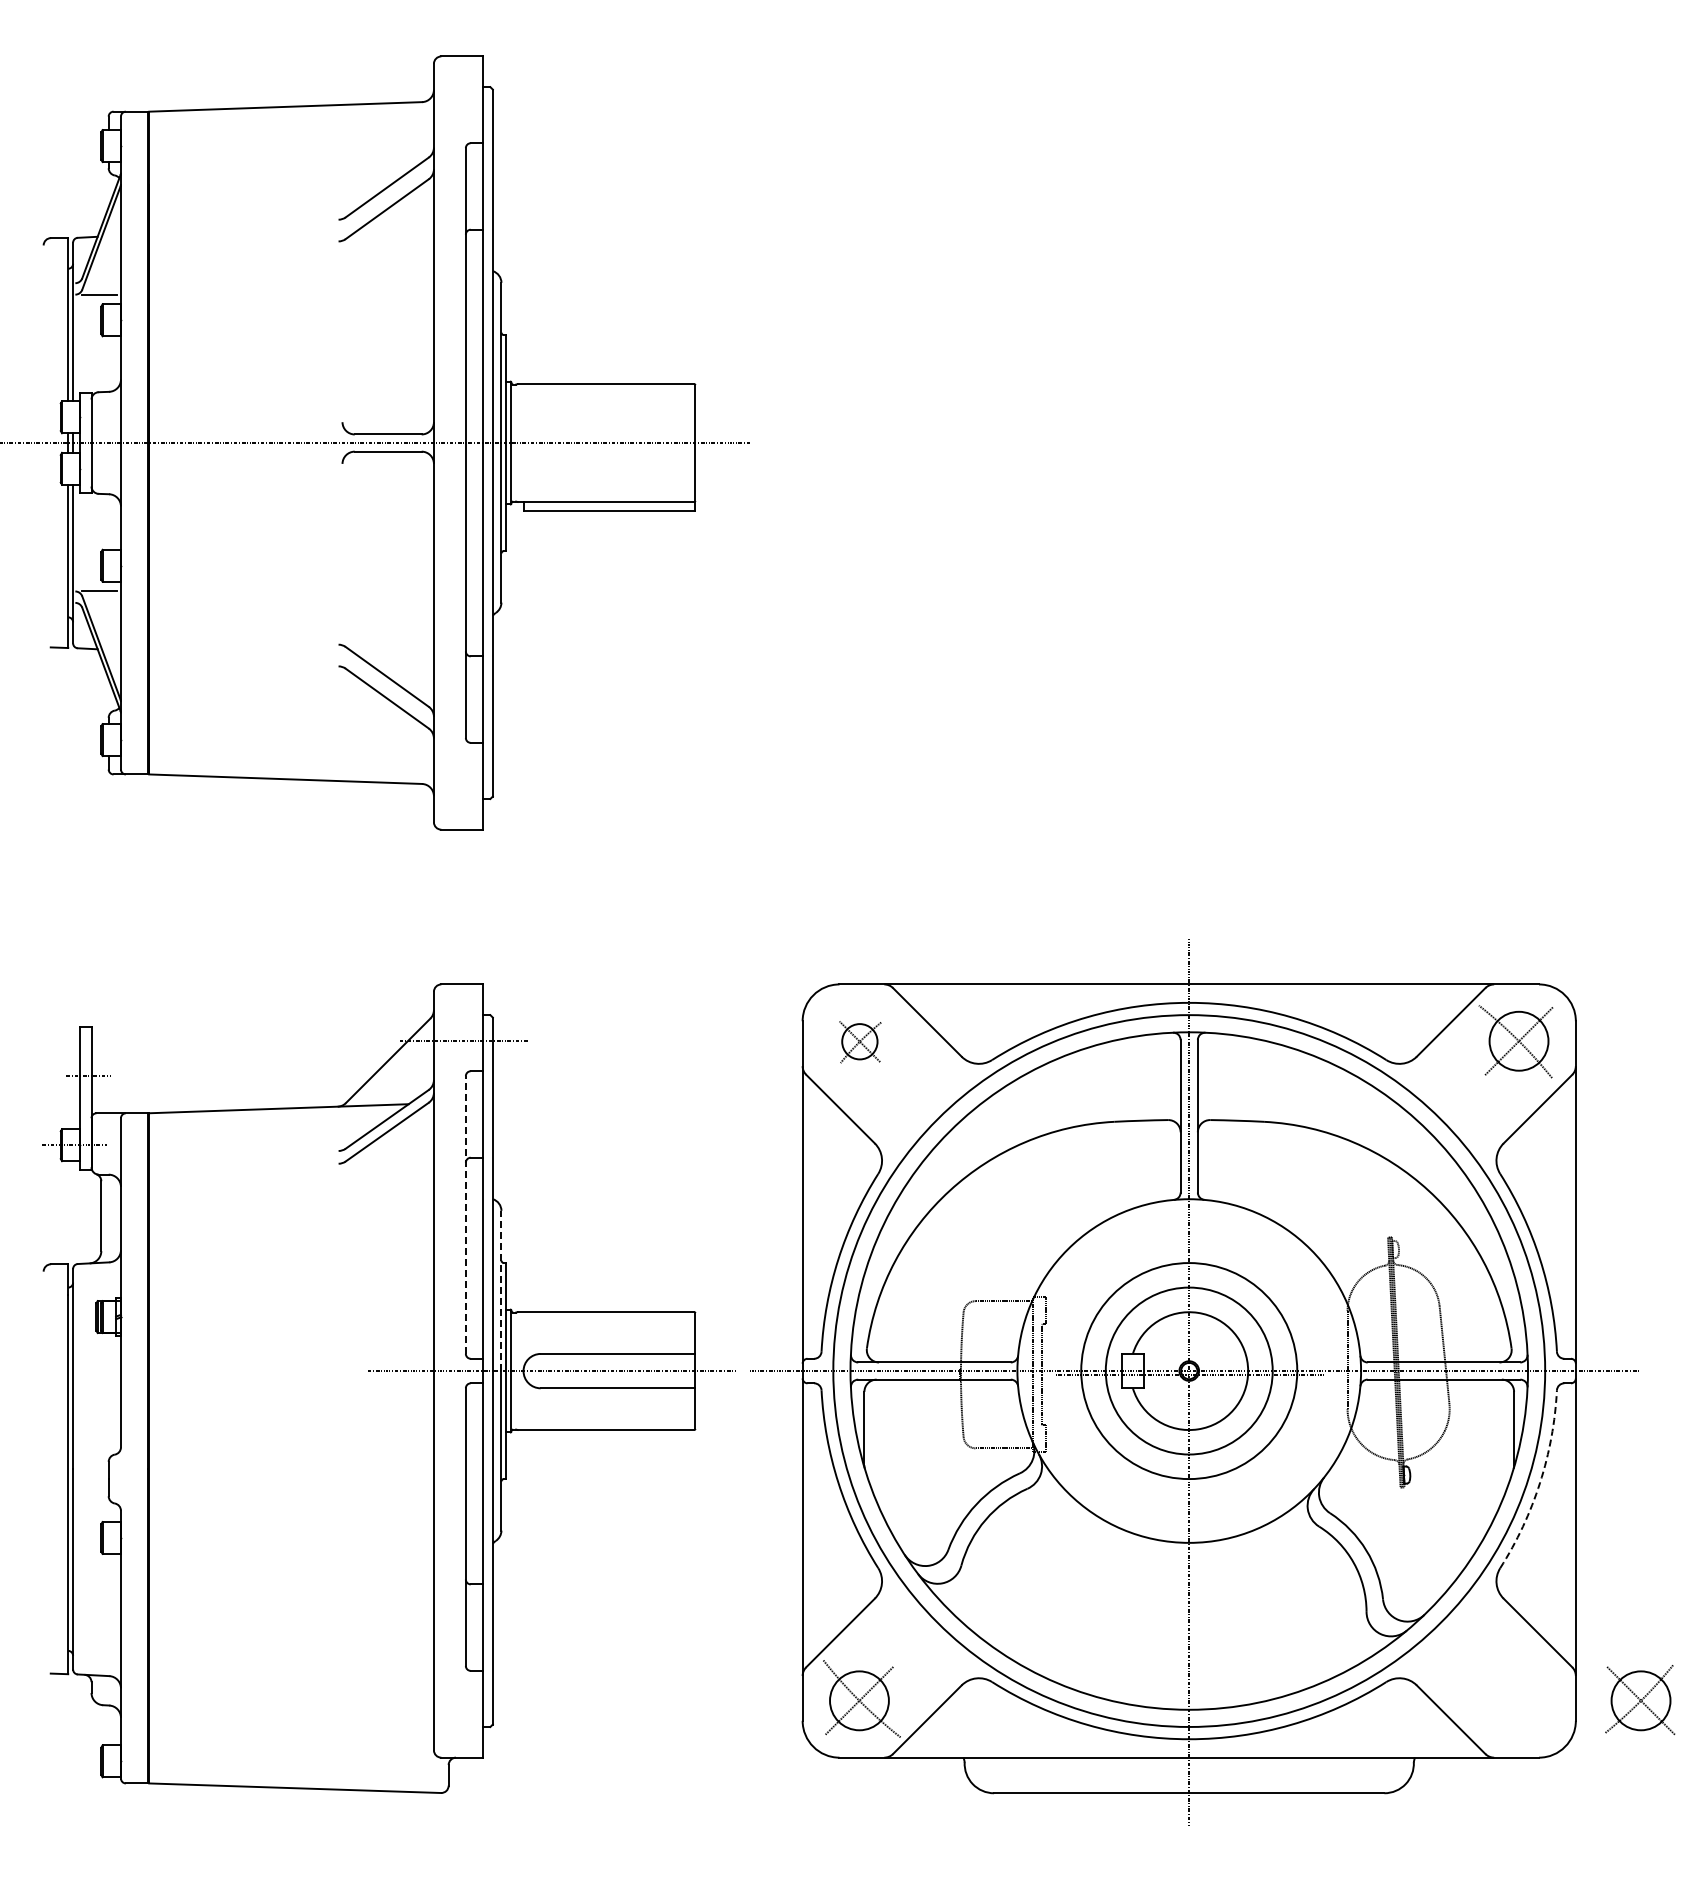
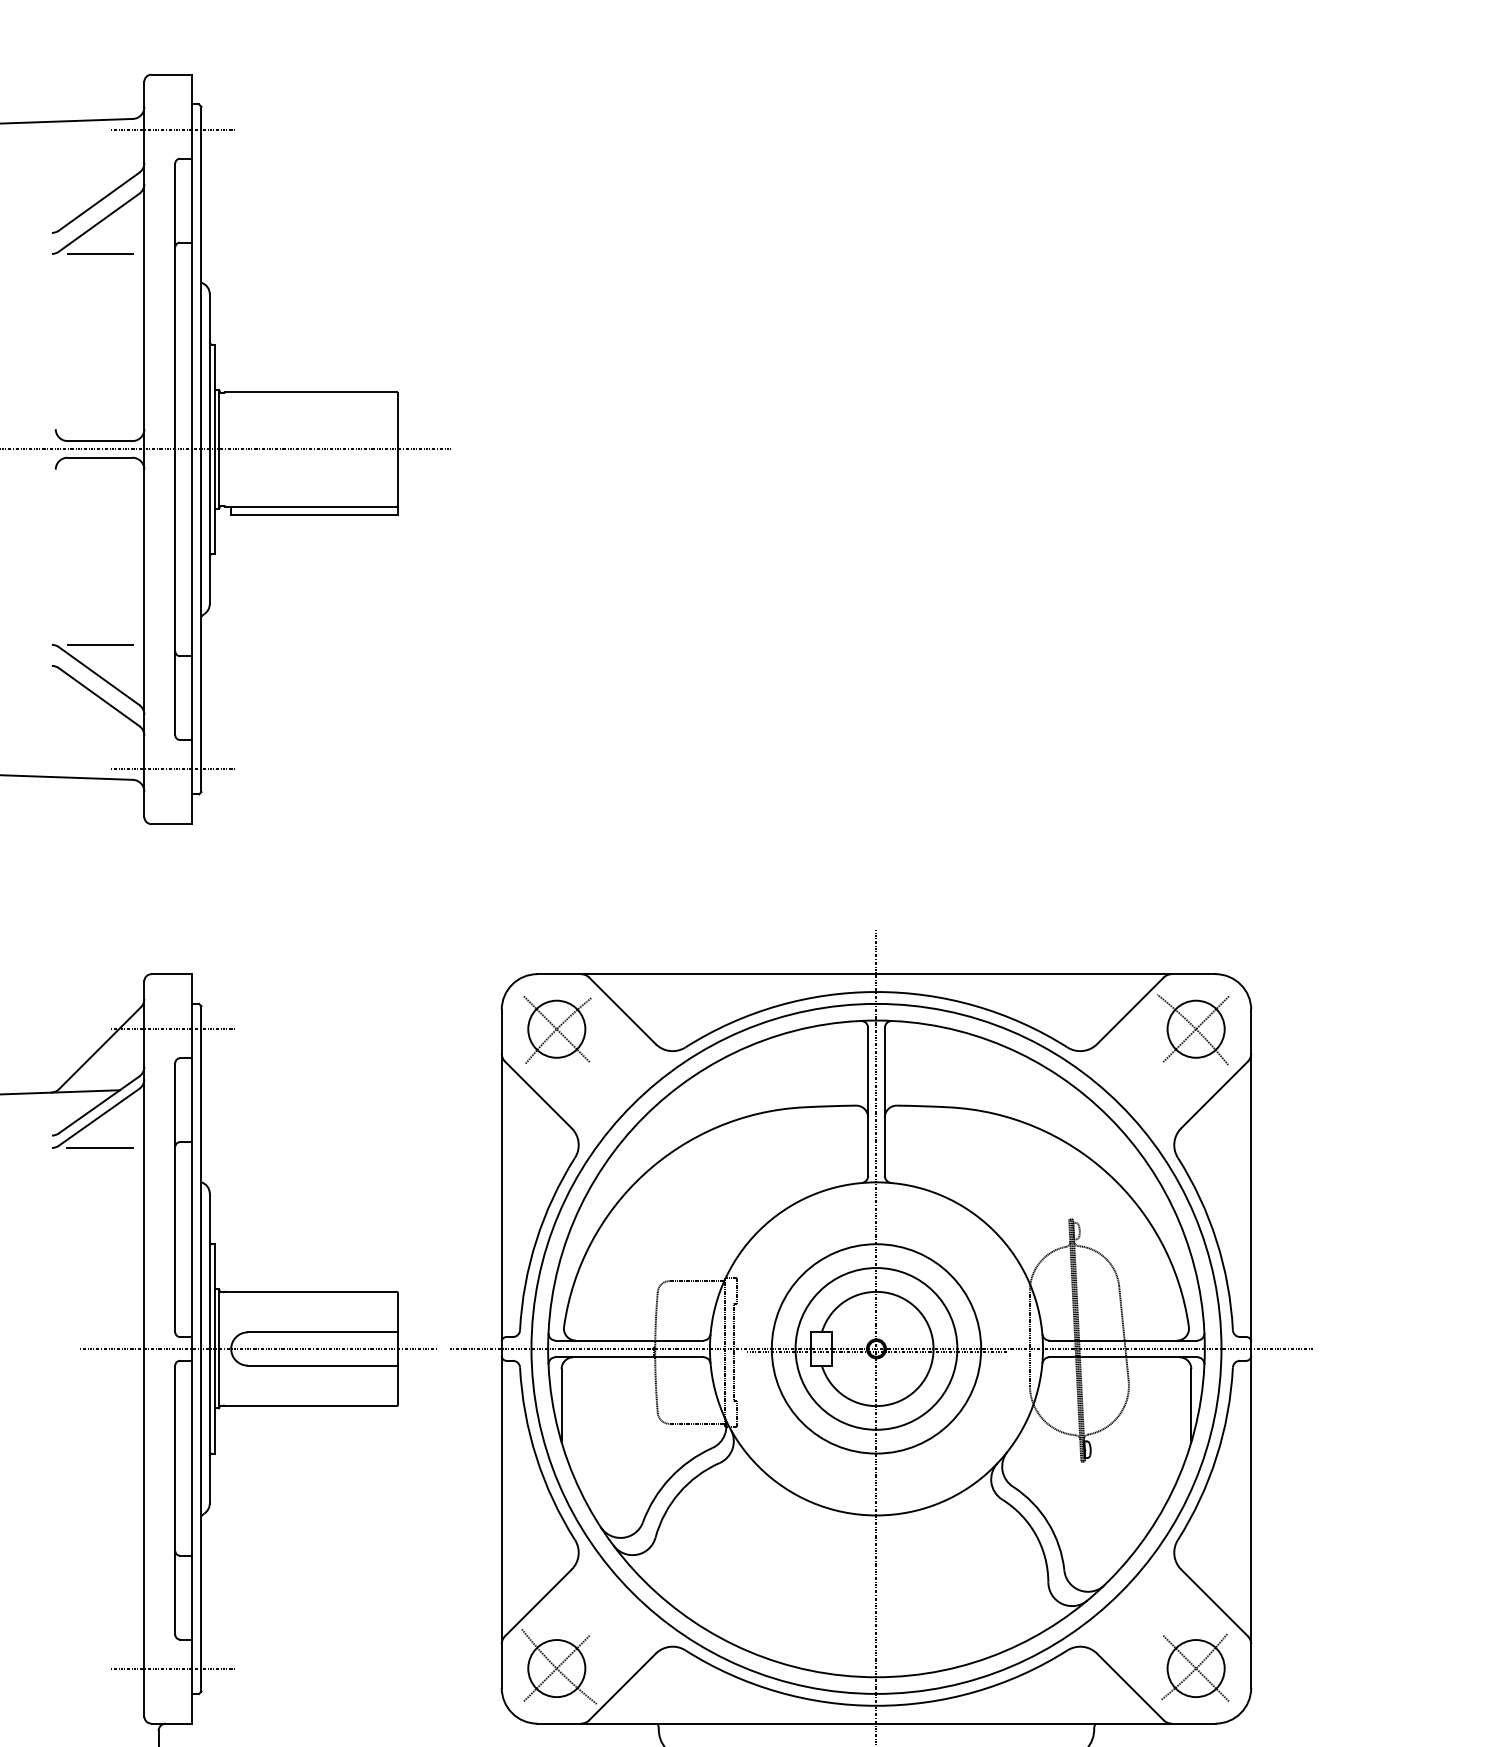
line: (463, 113) -> (173, 129), added
line: (388, 241) -> (100, 254), added
line: (388, 644) -> (100, 644), added
line: (463, 772) -> (173, 768), added
part: (860, 1042) -> (557, 1030), size x1.67
line: (388, 1163) -> (100, 1147), added
line: (465, 1215) -> (174, 1198), dashed -> solid
line: (501, 1290) -> (209, 1270), dashed -> solid
arc: (1540, 1482) -> (1216, 1456), dashed -> solid
line: (463, 1700) -> (173, 1668), added
part: (1640, 1700) -> (1195, 1668), moved

